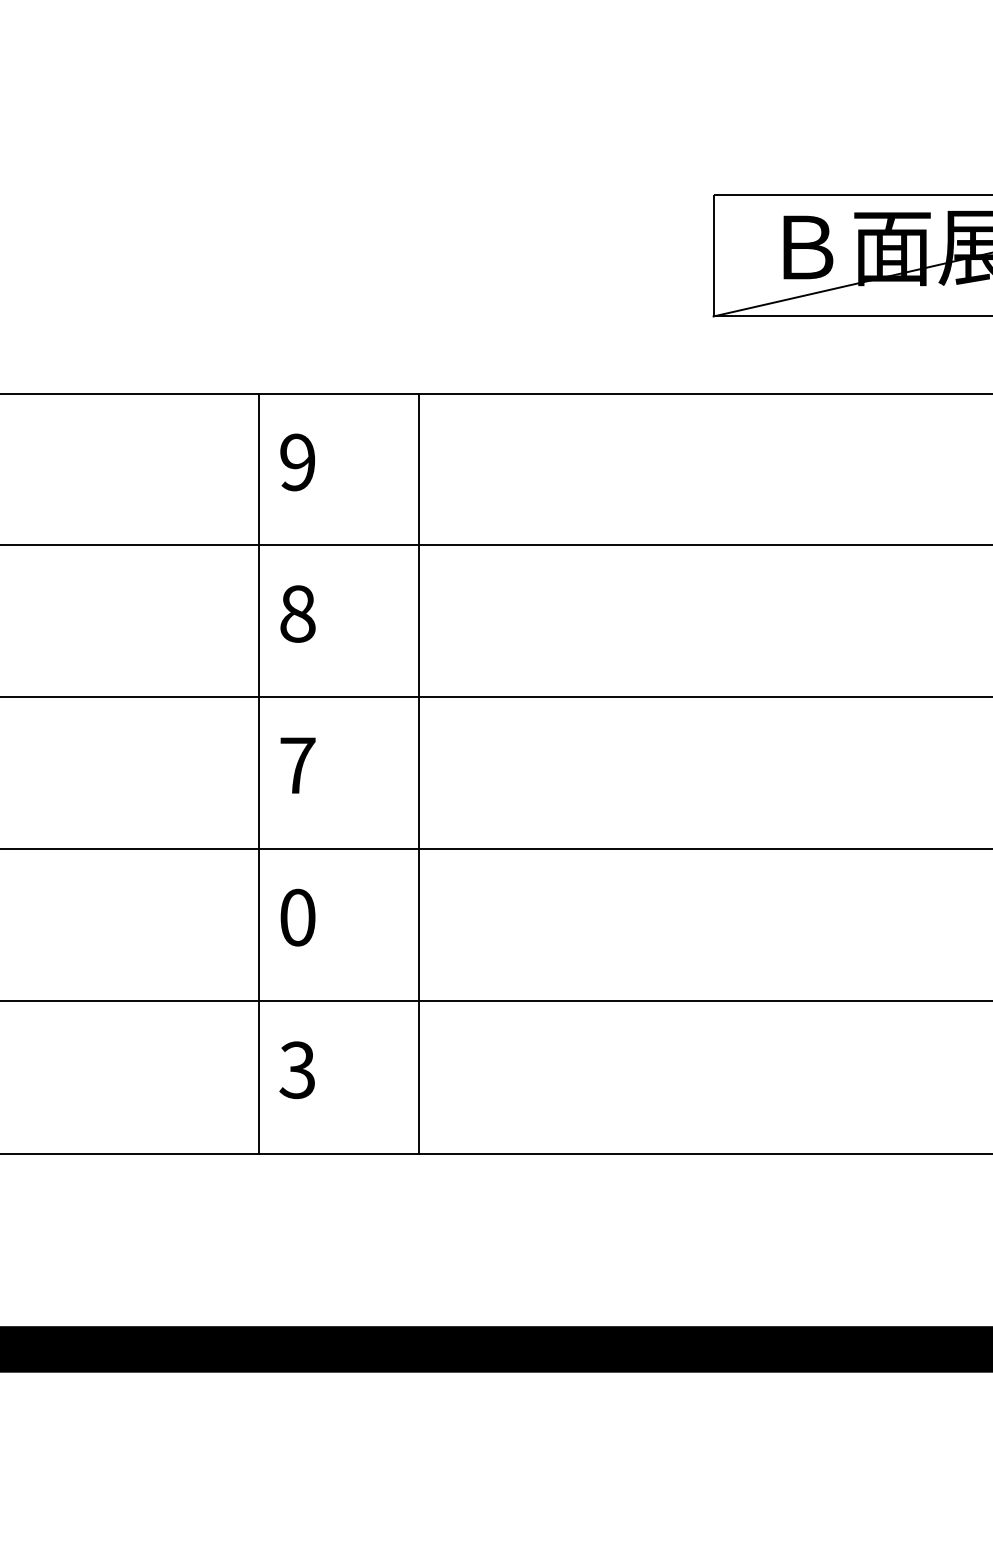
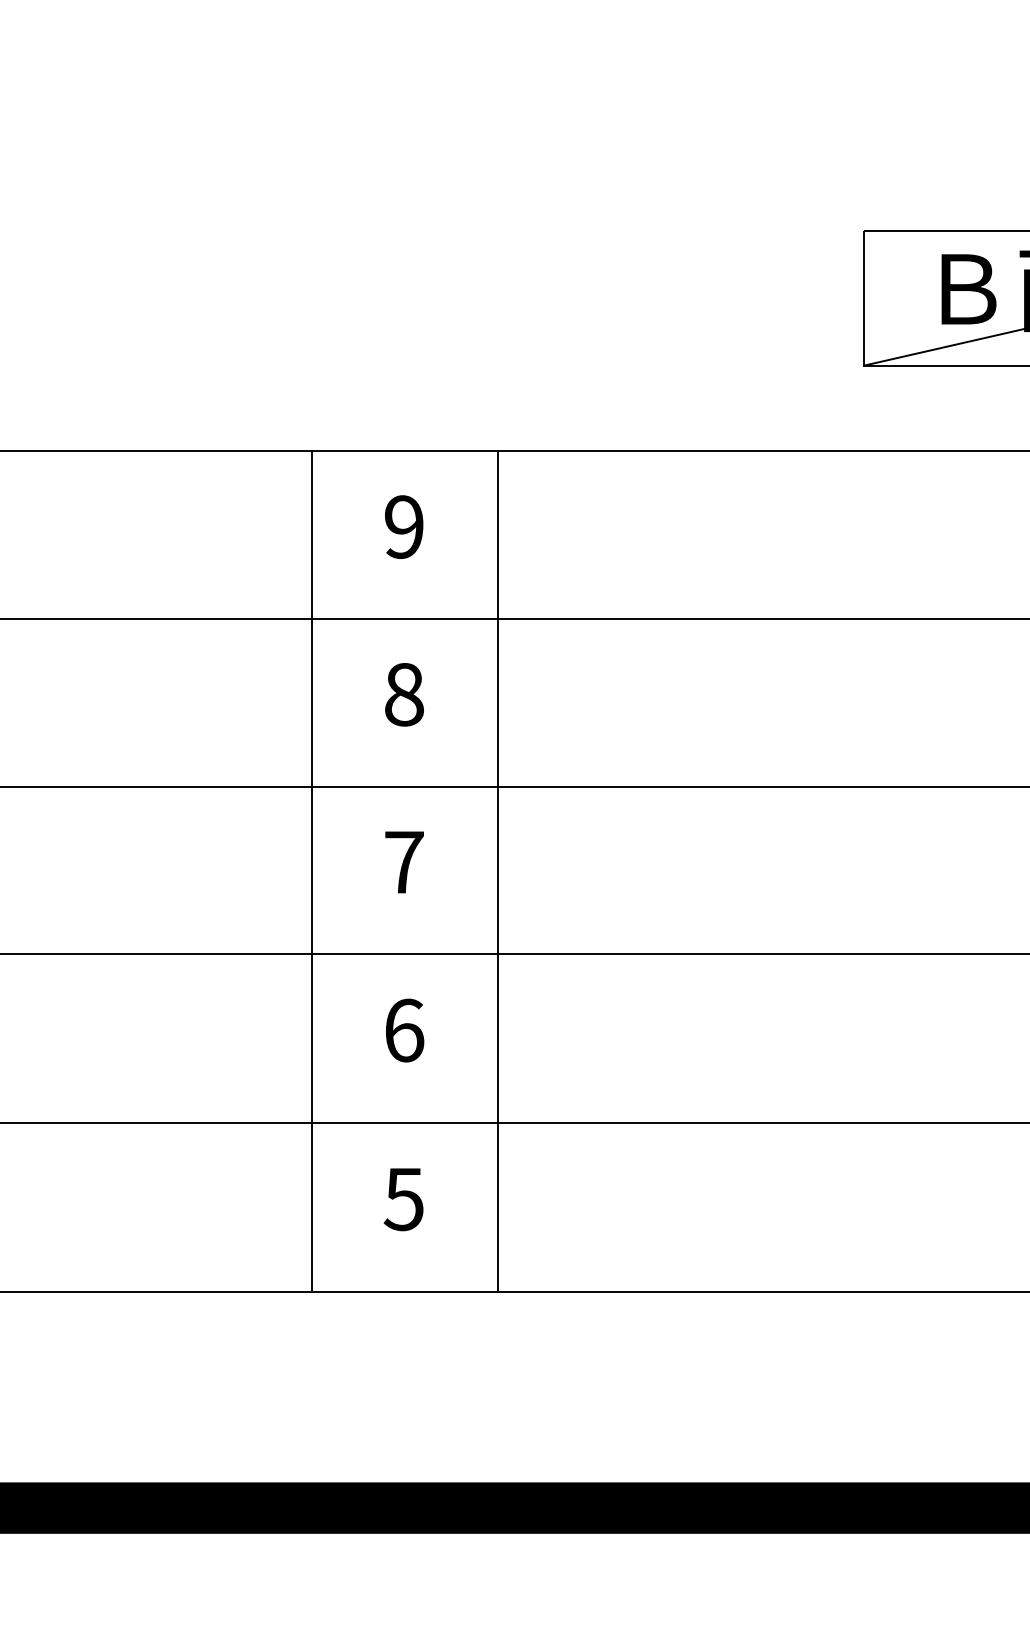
line: (258, 773) -> (311, 871), moved
line: (419, 773) -> (497, 871), moved
text: (297, 917) -> (403, 1030), 0 -> 6
text: (297, 1069) -> (403, 1198), 3 -> 5

